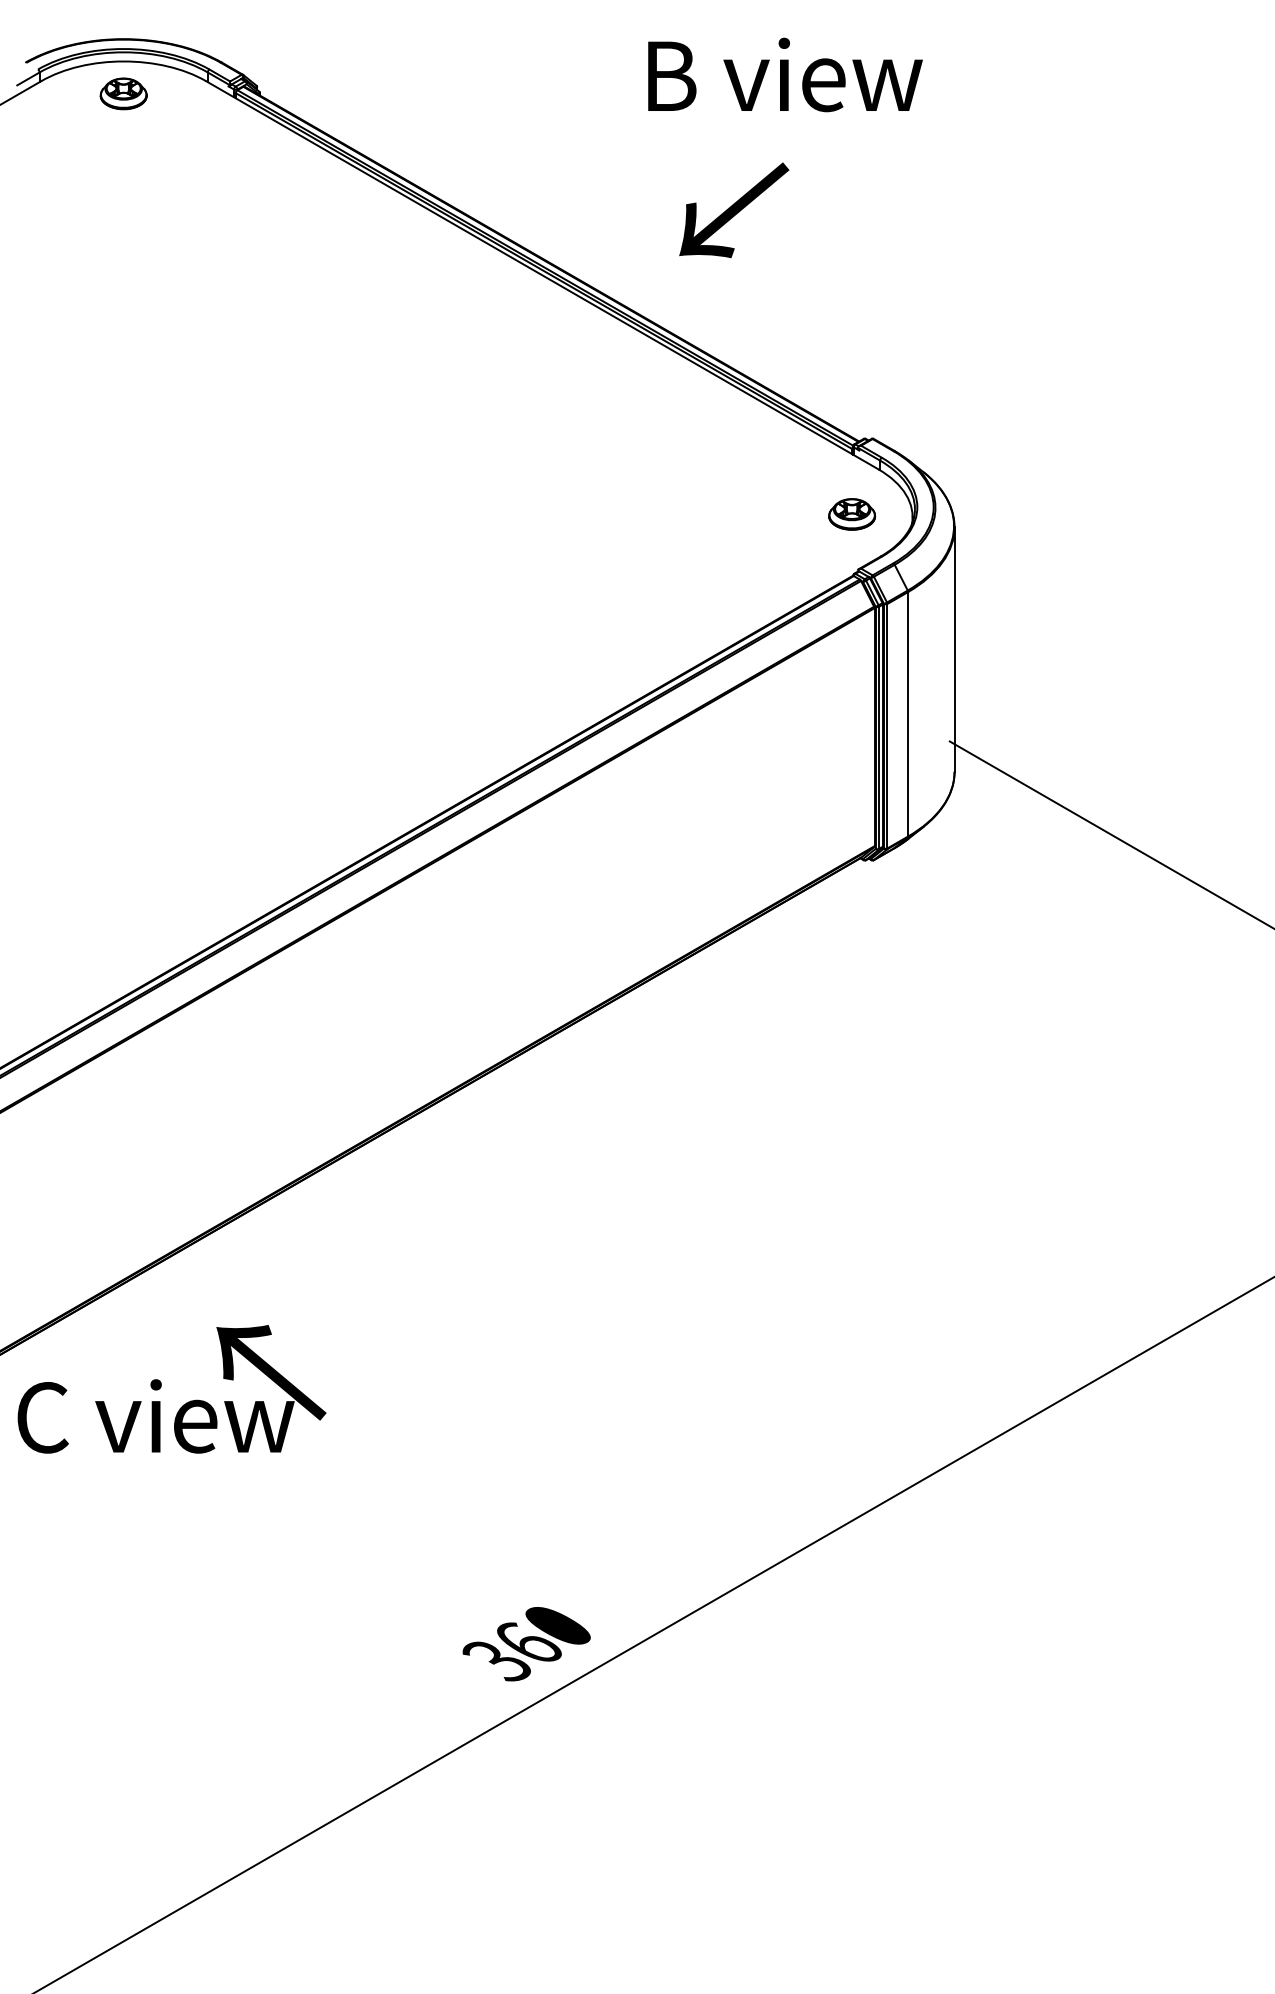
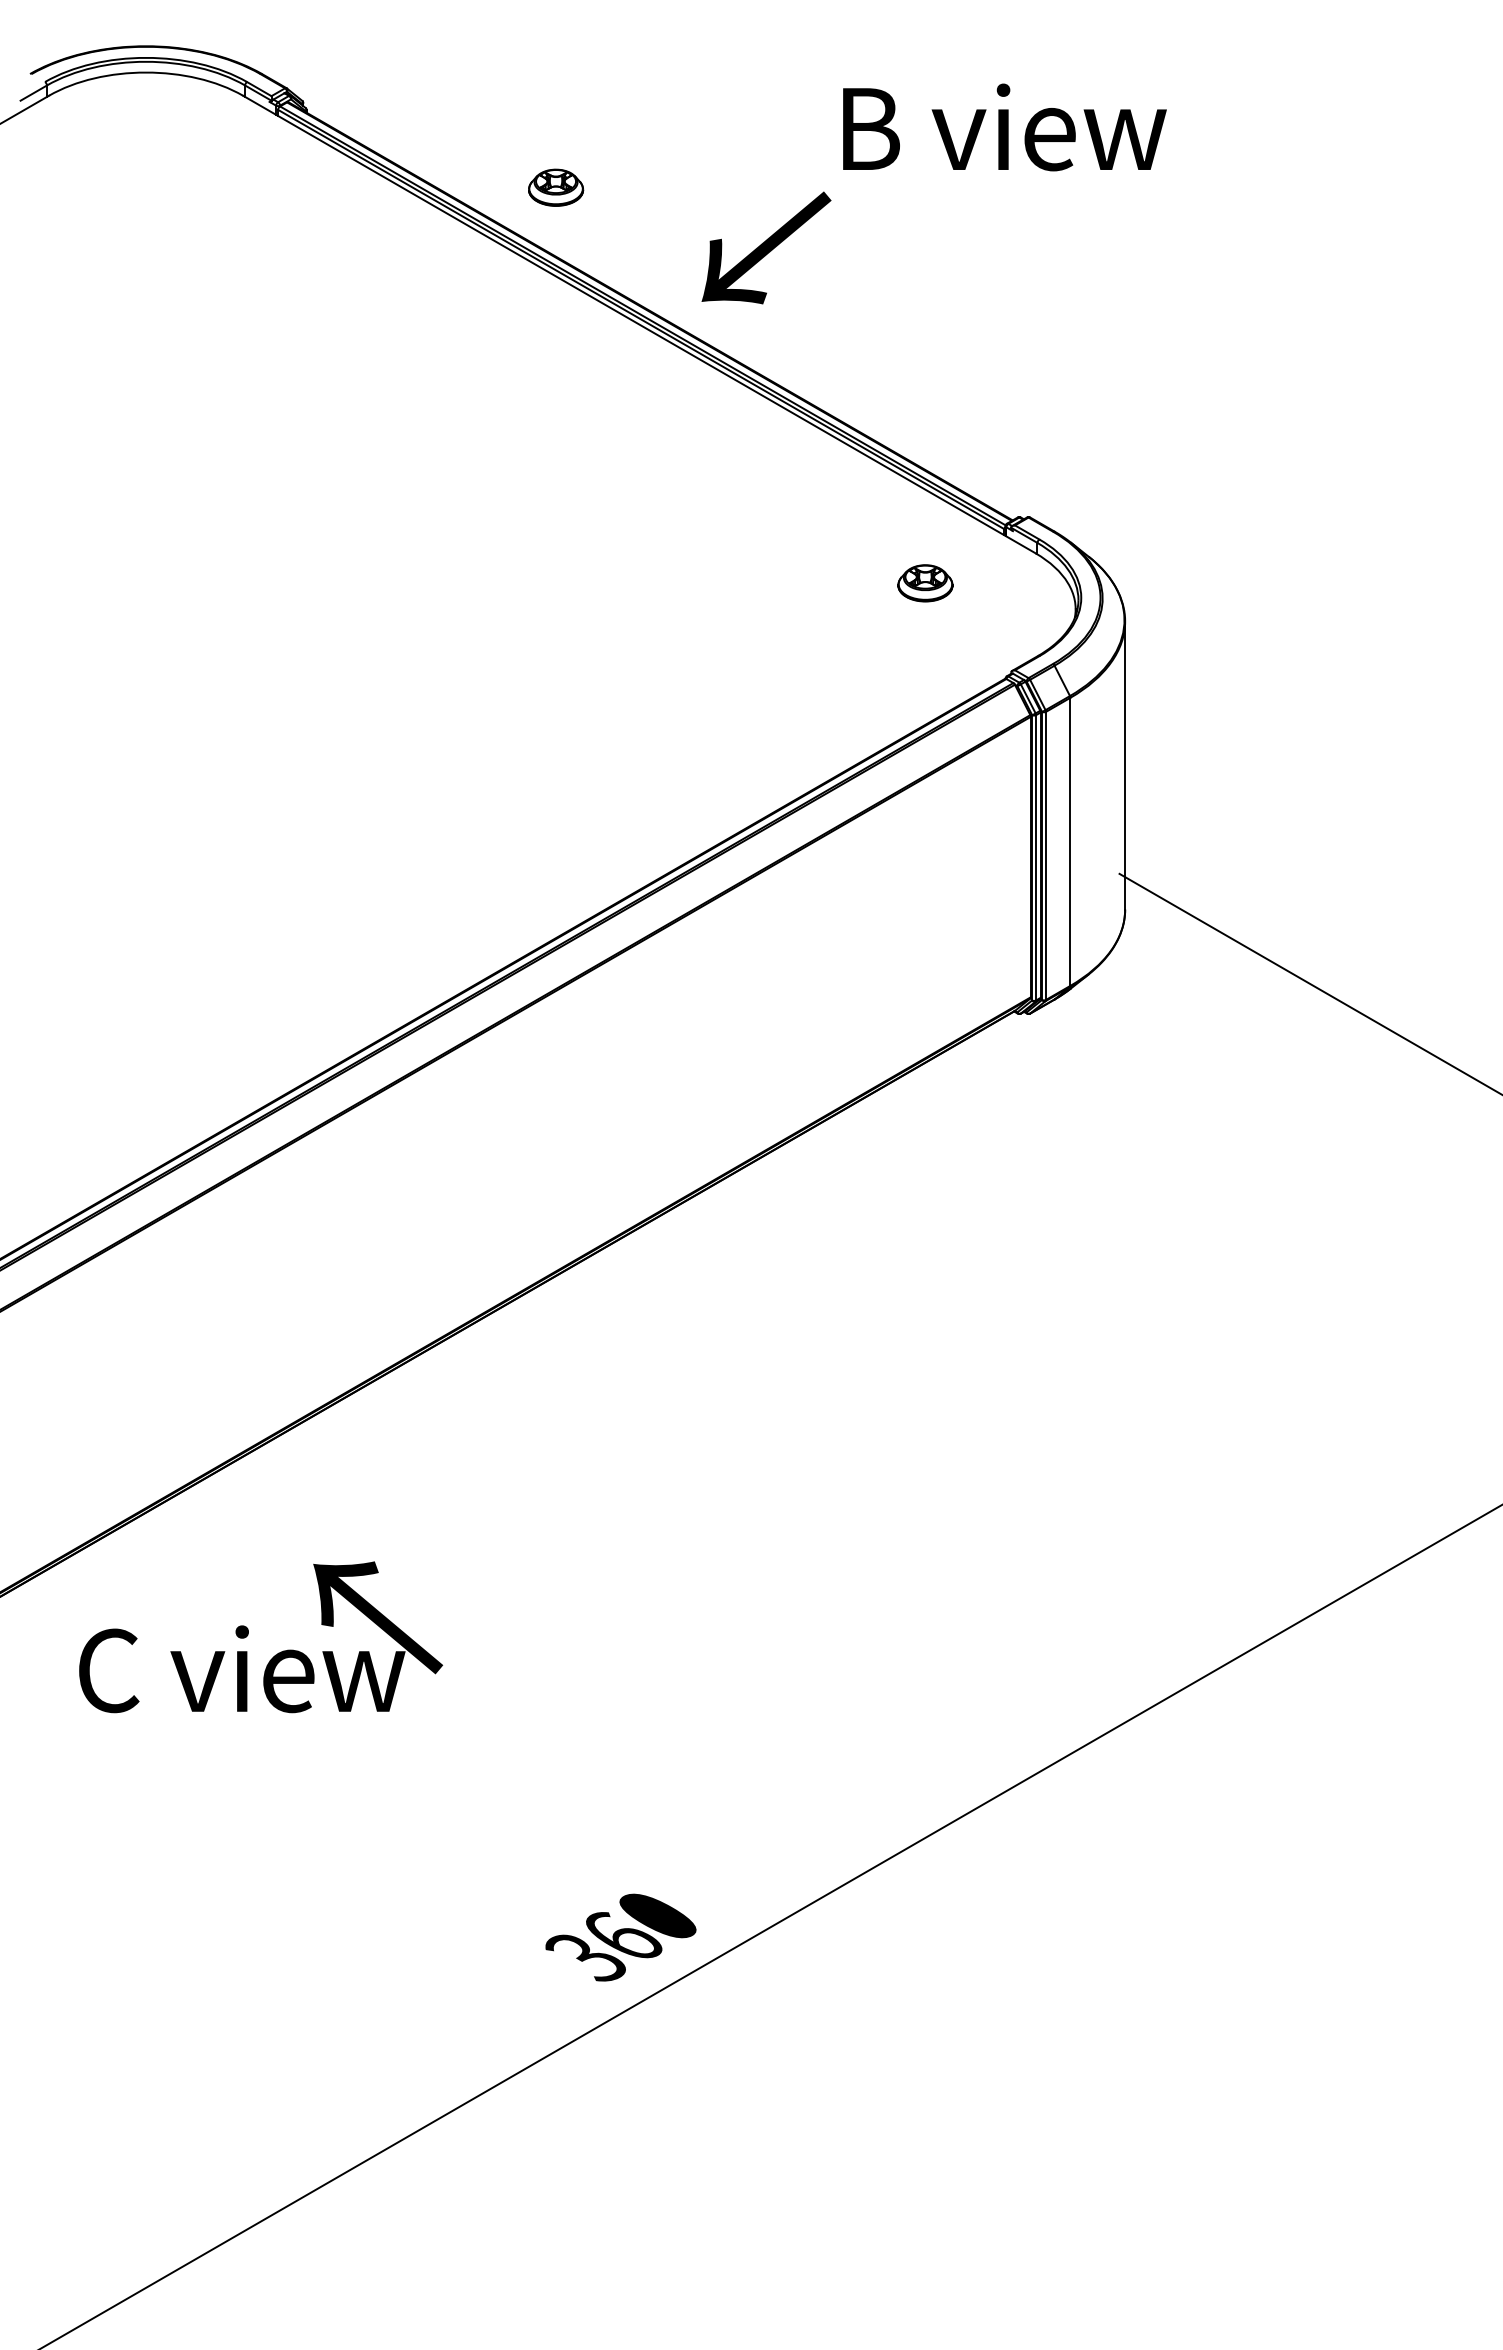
text: (785, 74) -> (1004, 127), moved
part: (124, 93) -> (556, 187), moved
text: (734, 209) -> (766, 247), moved
part: (852, 514) -> (925, 583), moved
text: (172, 1389) -> (261, 1637), moved

